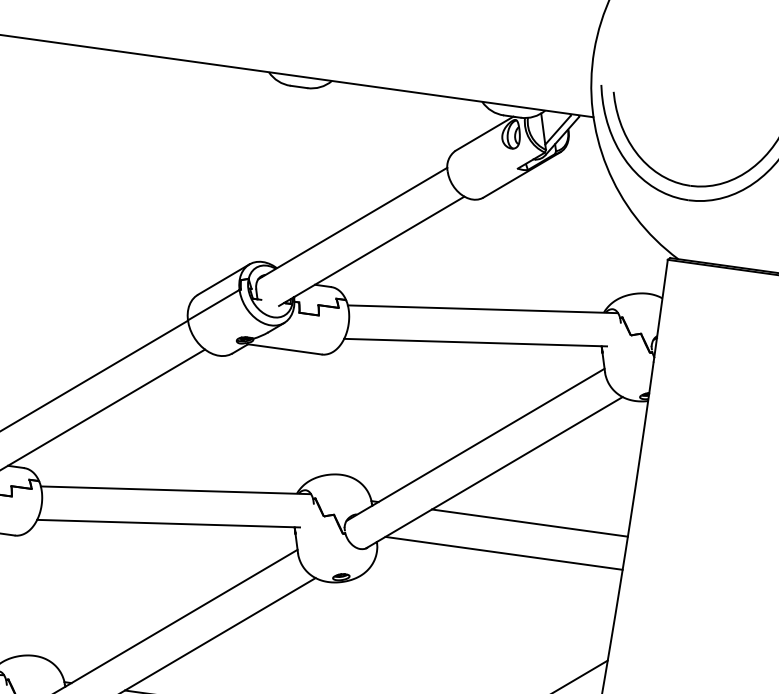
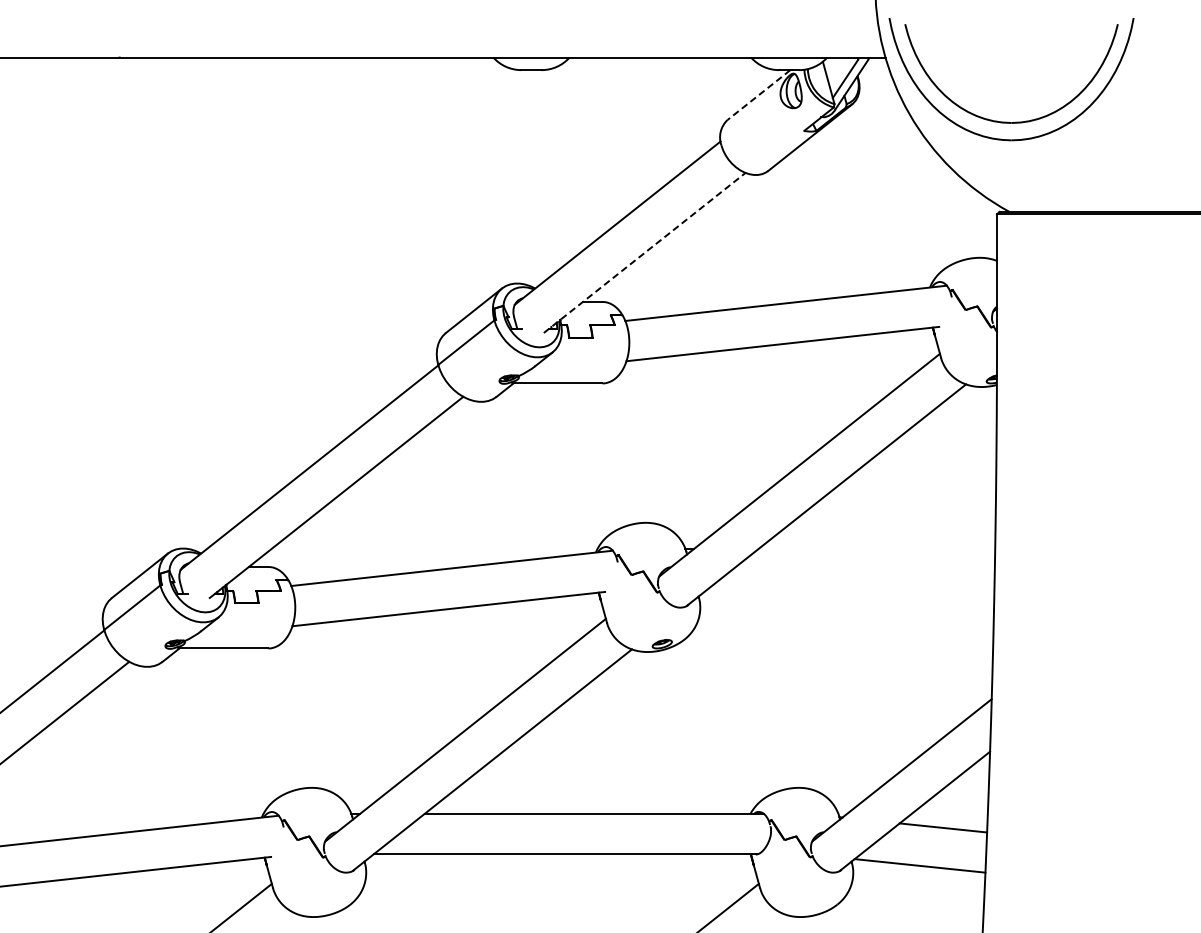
line: (484, 134) -> (758, 95), solid -> dashed
line: (371, 250) -> (644, 252), solid -> dashed
line: (529, 523) -> (876, 549), removed
line: (503, 553) -> (850, 589), removed

